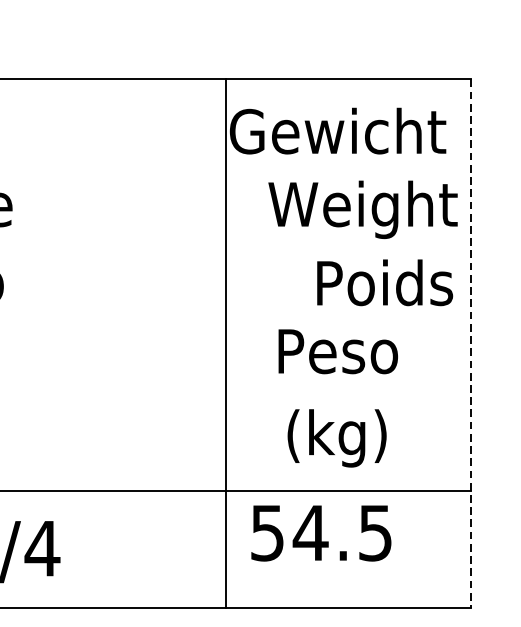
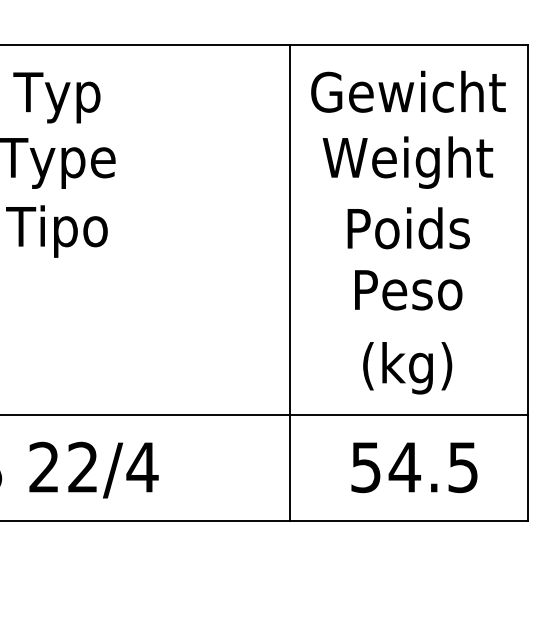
text: (362, 209) -> (407, 162), moved
text: (384, 283) -> (408, 228), moved
line: (225, 344) -> (289, 283), moved
line: (471, 344) -> (528, 283), dashed -> solid
text: (321, 533) -> (414, 467), moved

